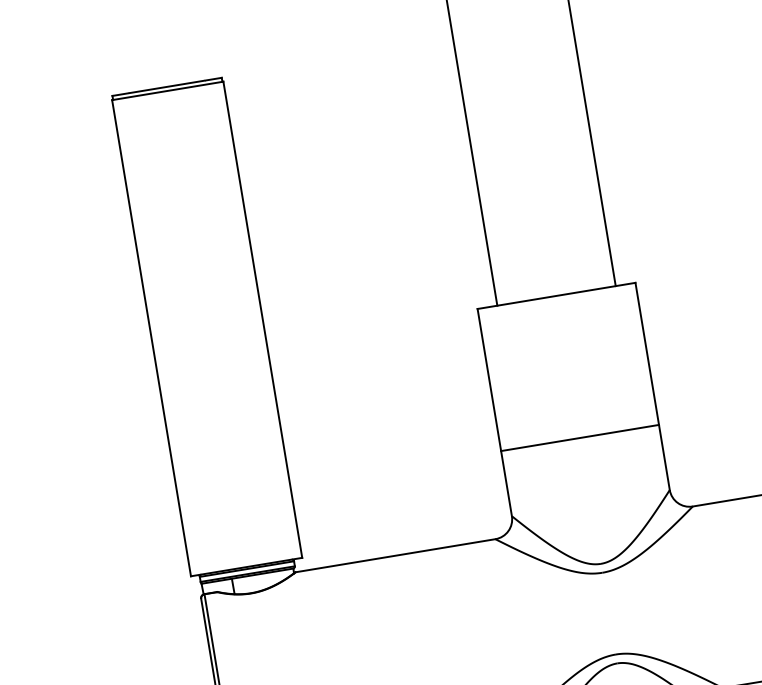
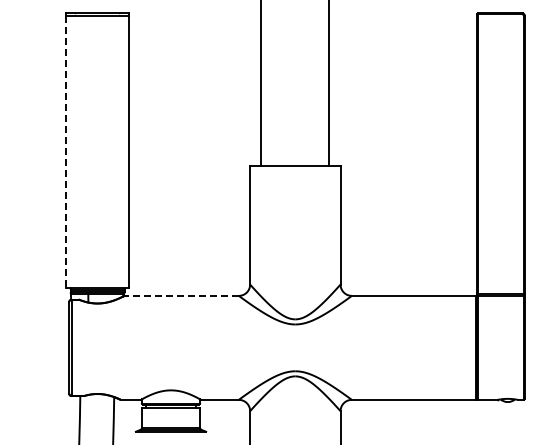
line: (151, 338) -> (65, 152), solid -> dashed
line: (580, 438) -> (295, 247), removed
line: (395, 555) -> (181, 295), solid -> dashed

